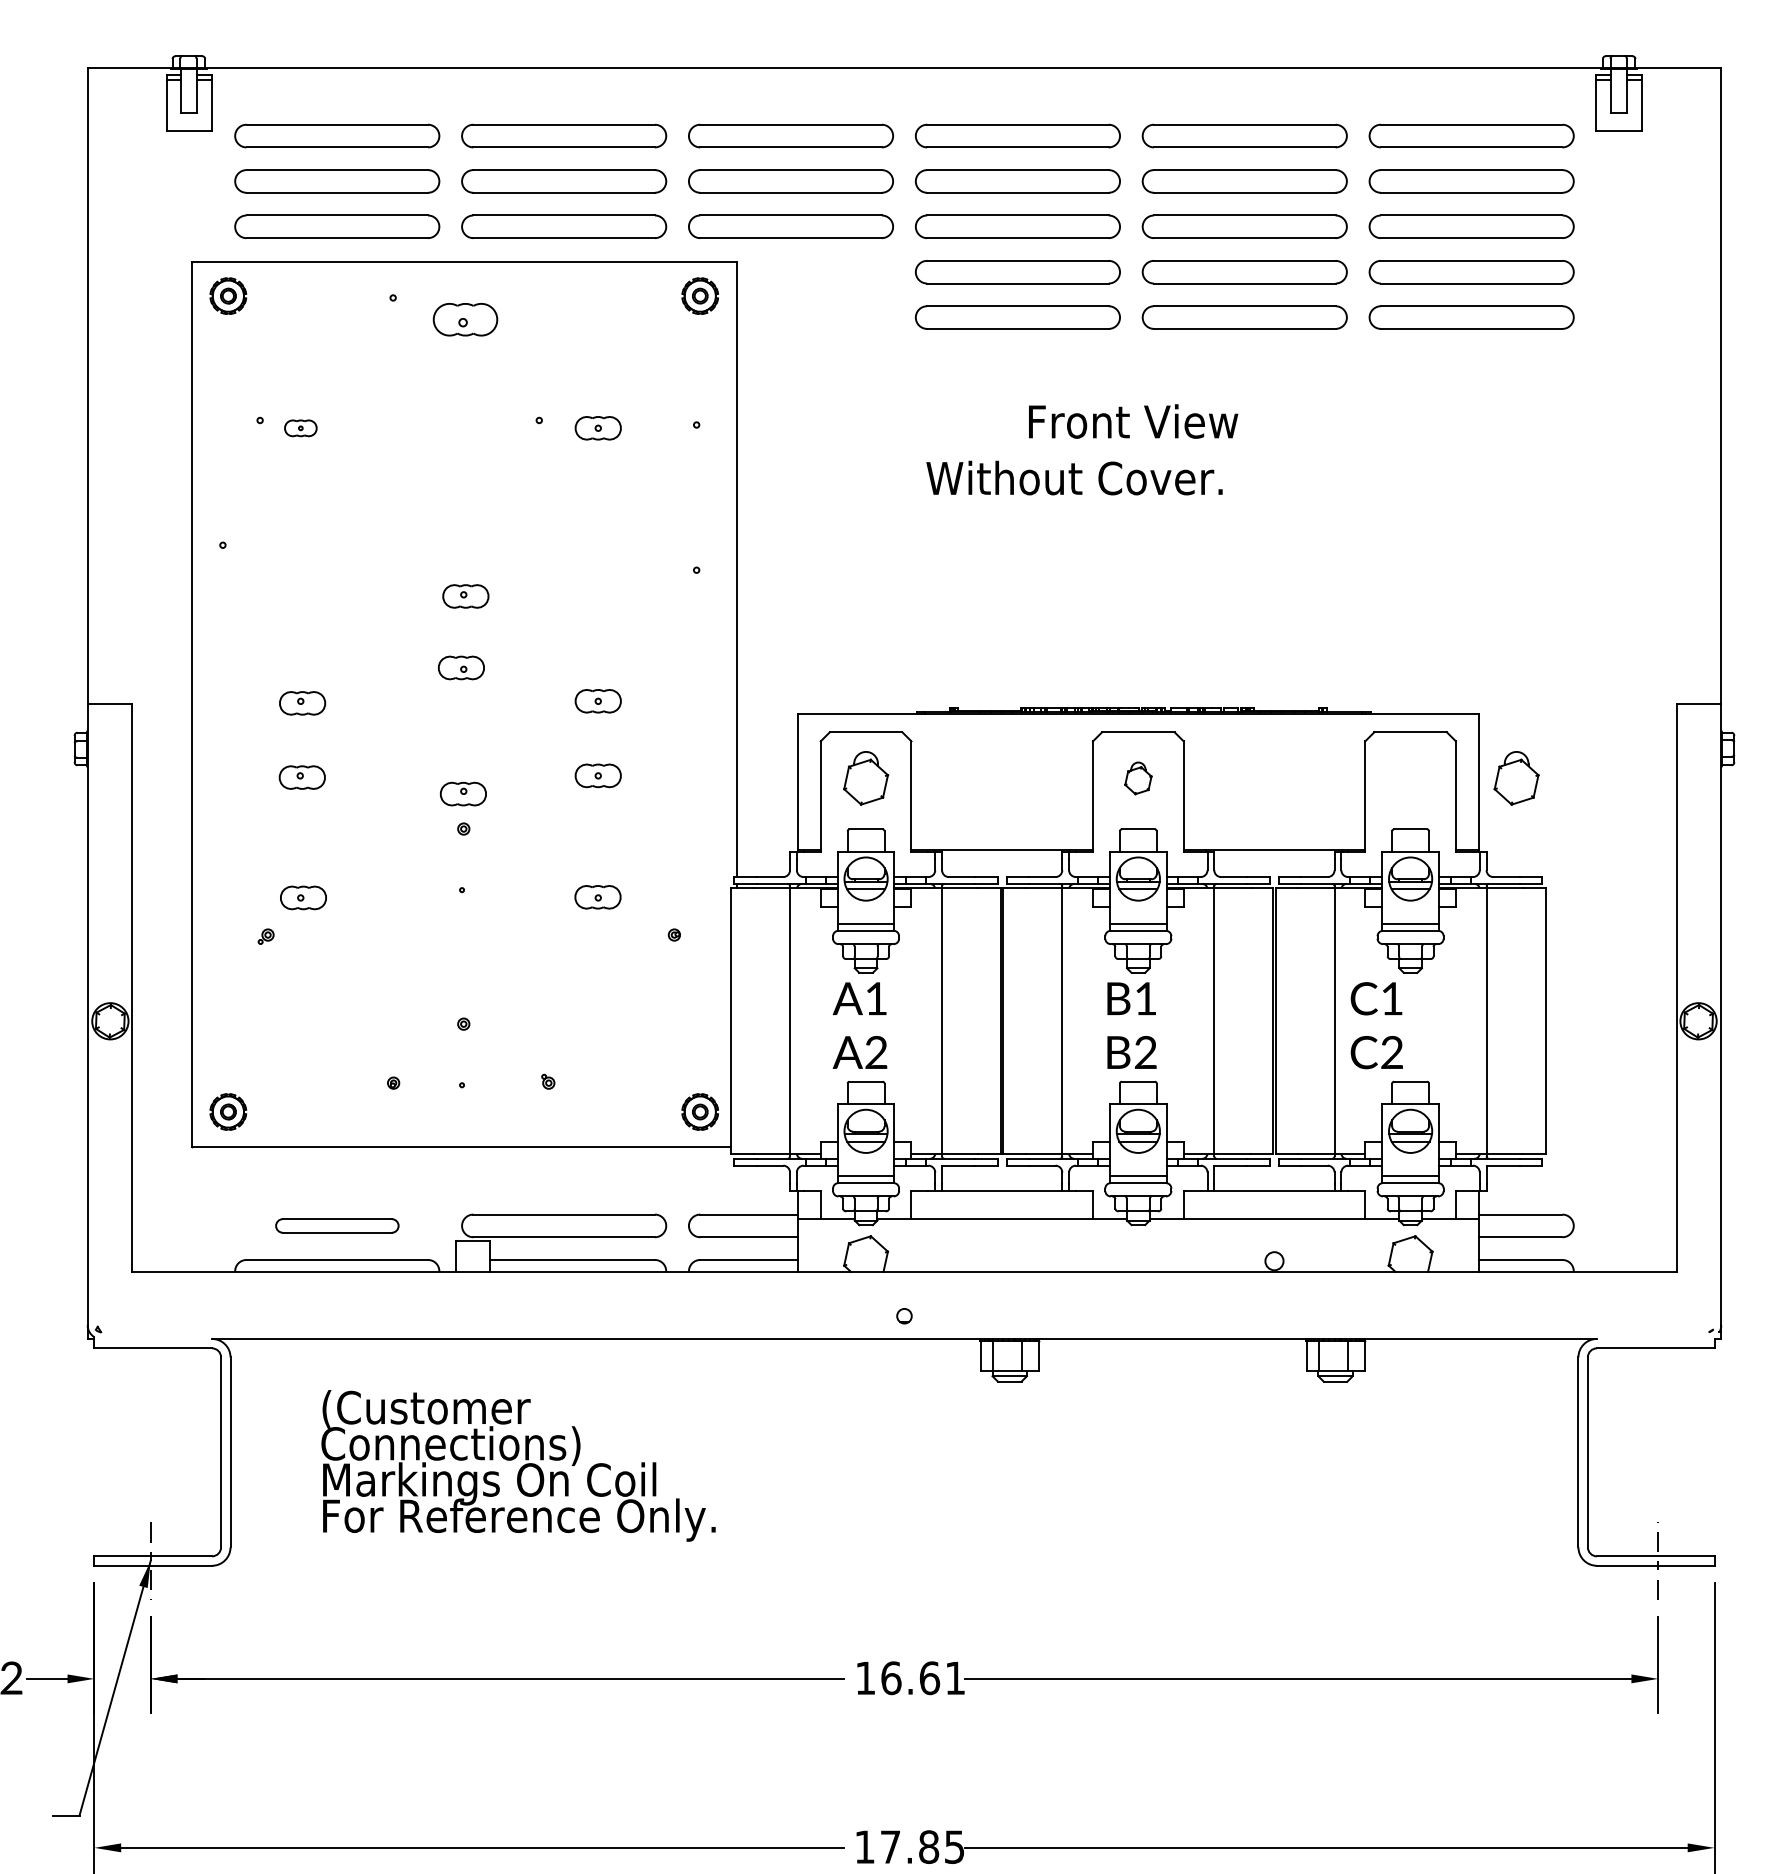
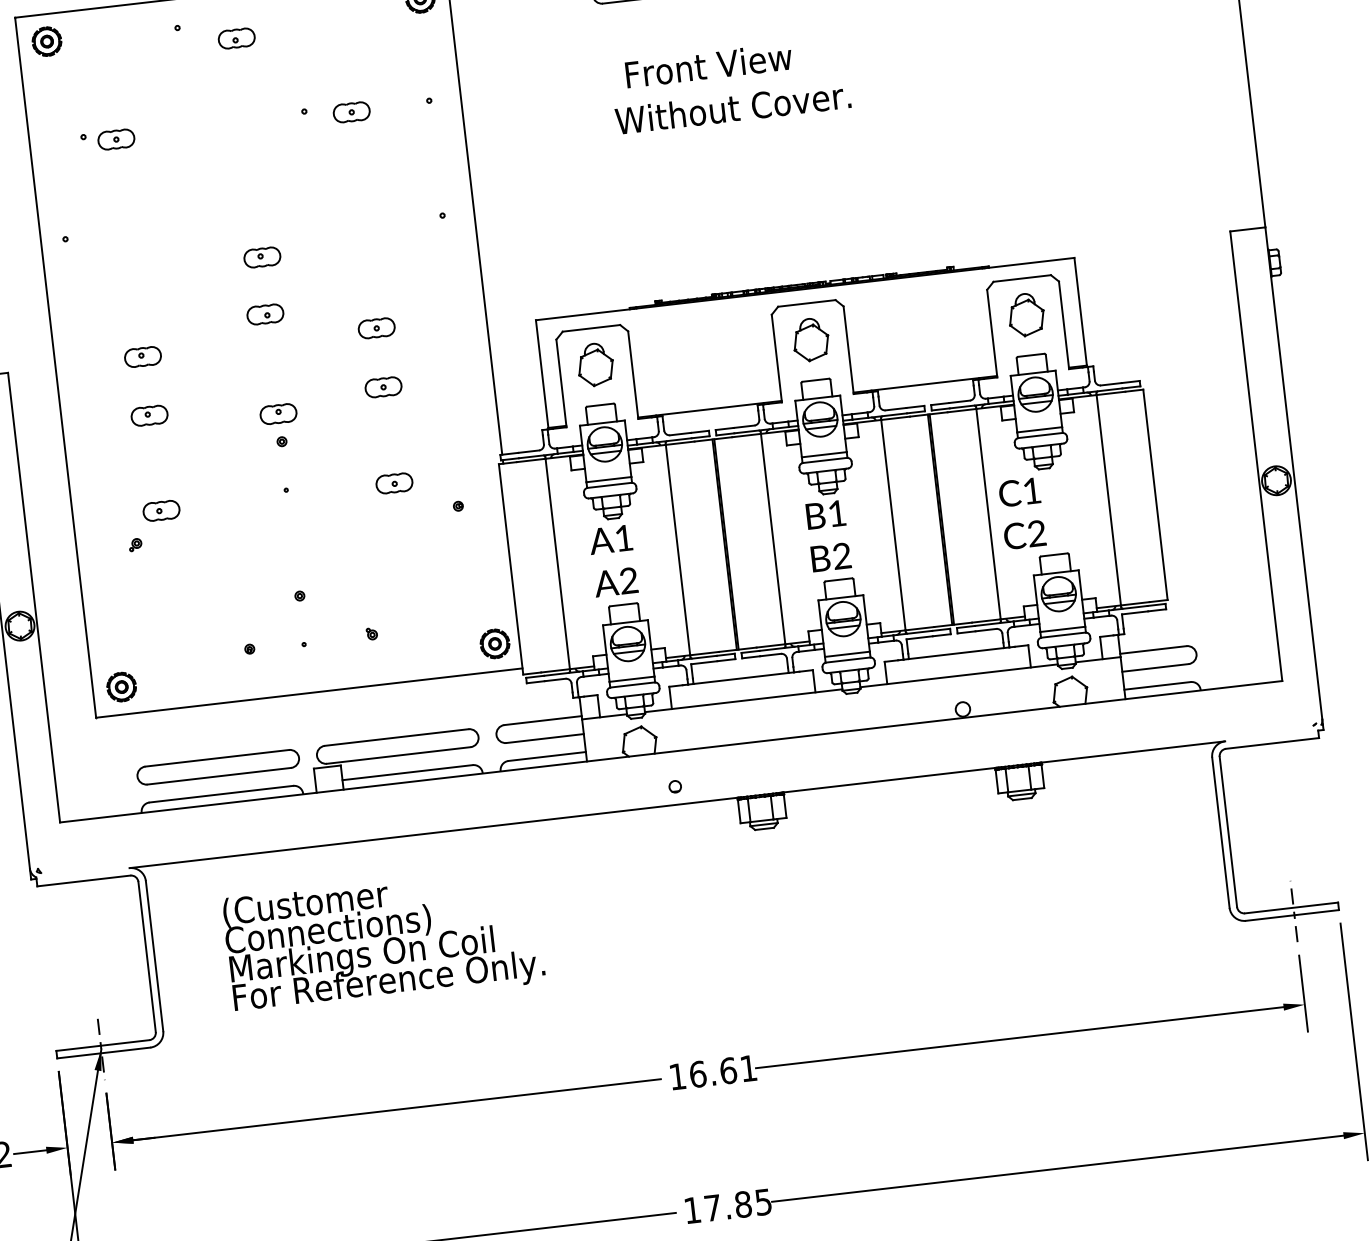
part: (465, 319) -> (236, 38), size x0.71
text: (1133, 421) -> (708, 65), moved
part: (300, 428) -> (116, 139), size x1.43
part: (1138, 778) -> (811, 339), size x1.67
part: (1516, 778) -> (1026, 315), moved
part: (337, 1225) -> (218, 766), size x1.67

